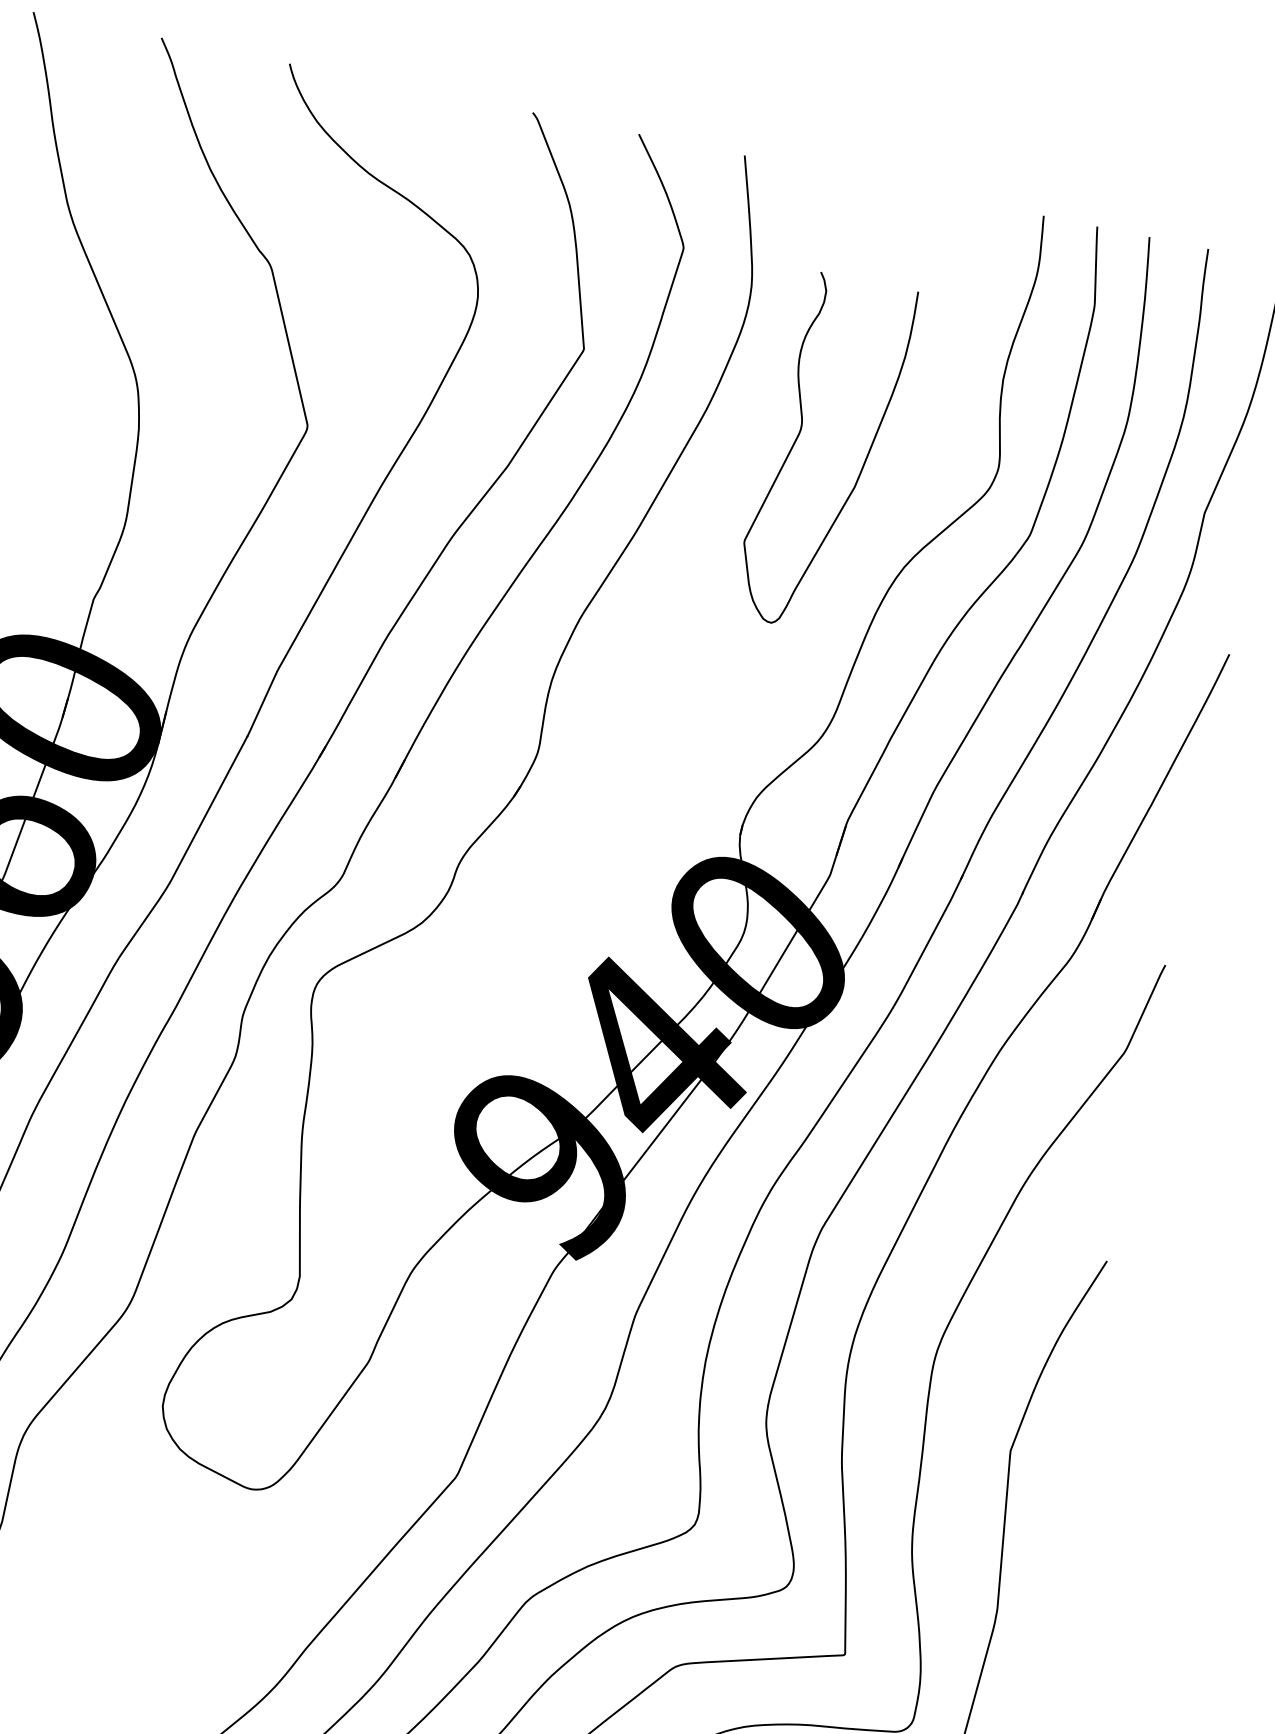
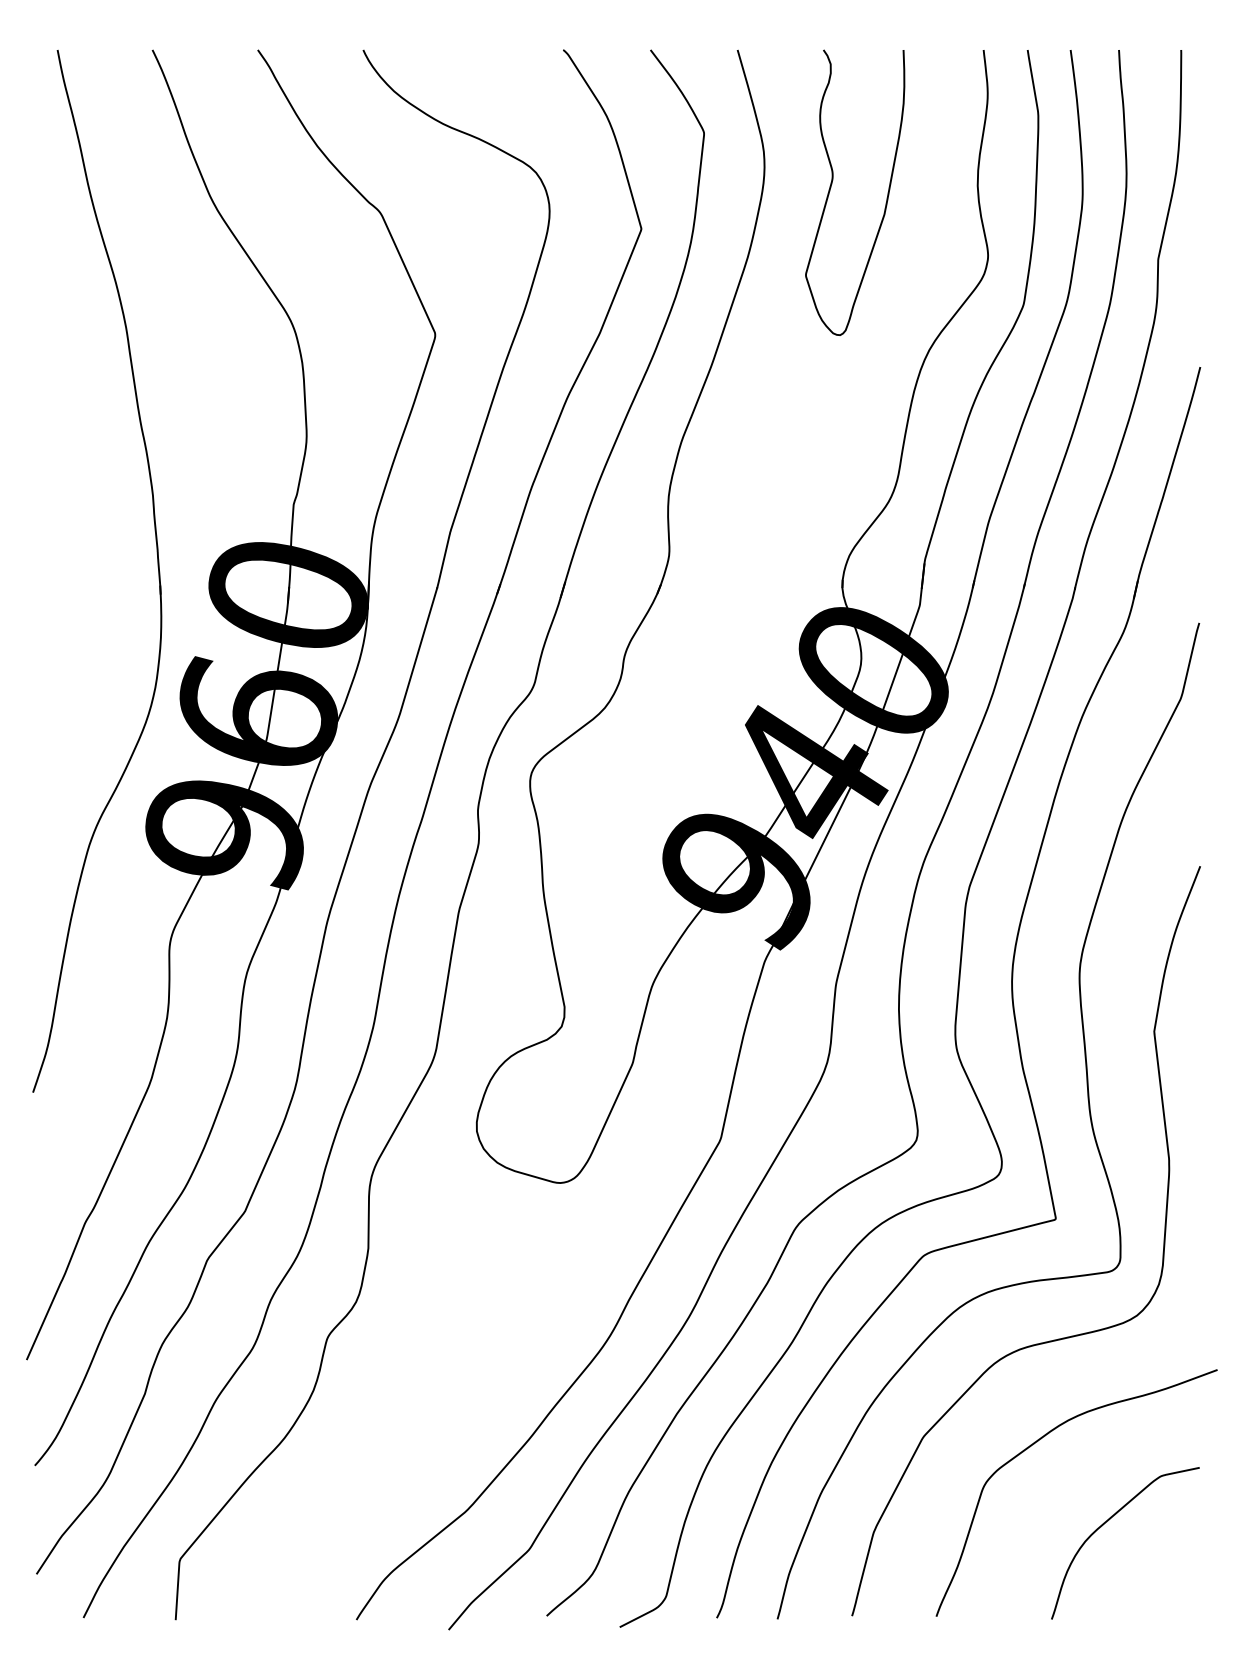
curve: (798, 437) -> (832, 184), moved

